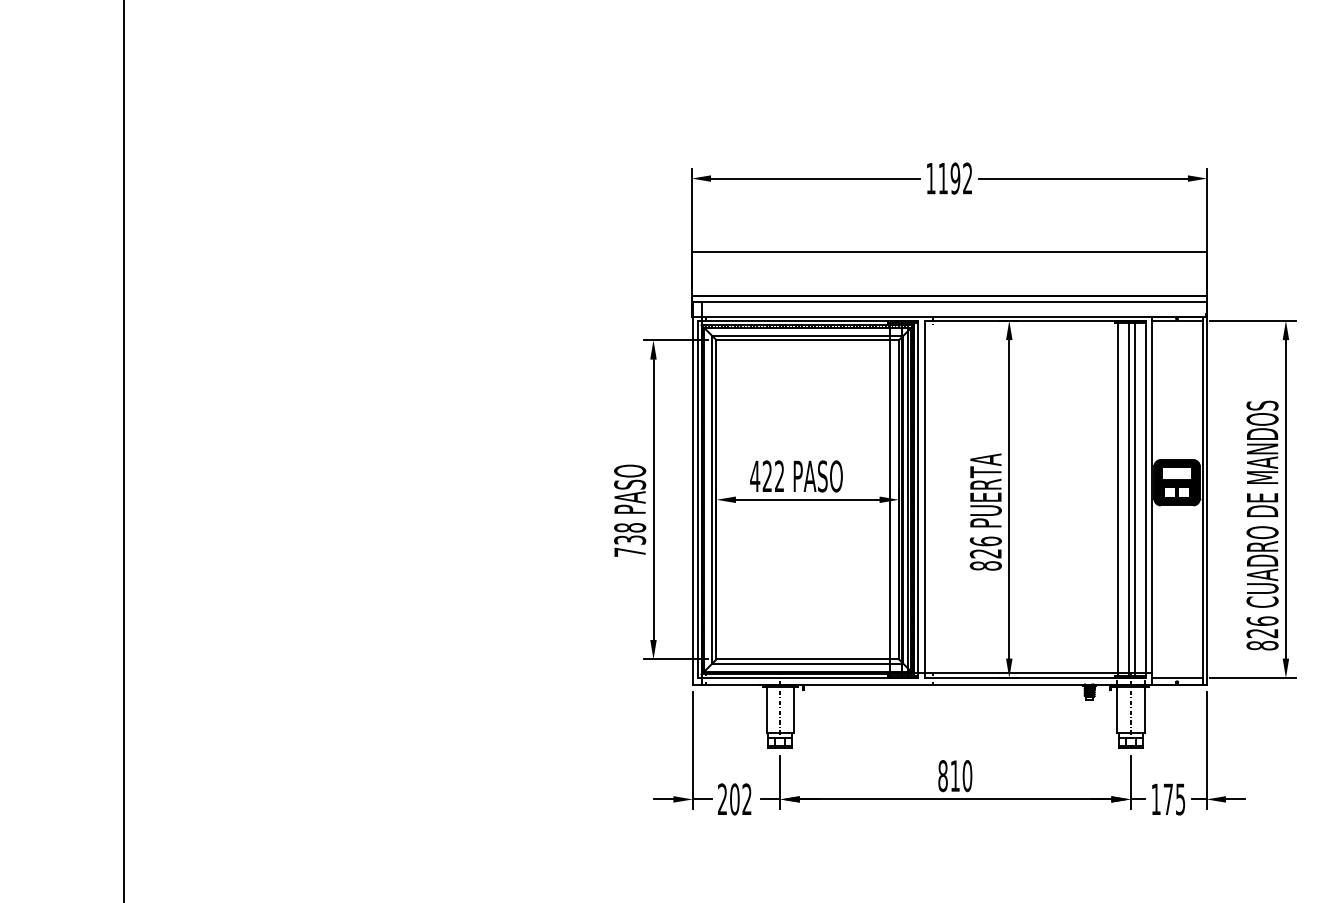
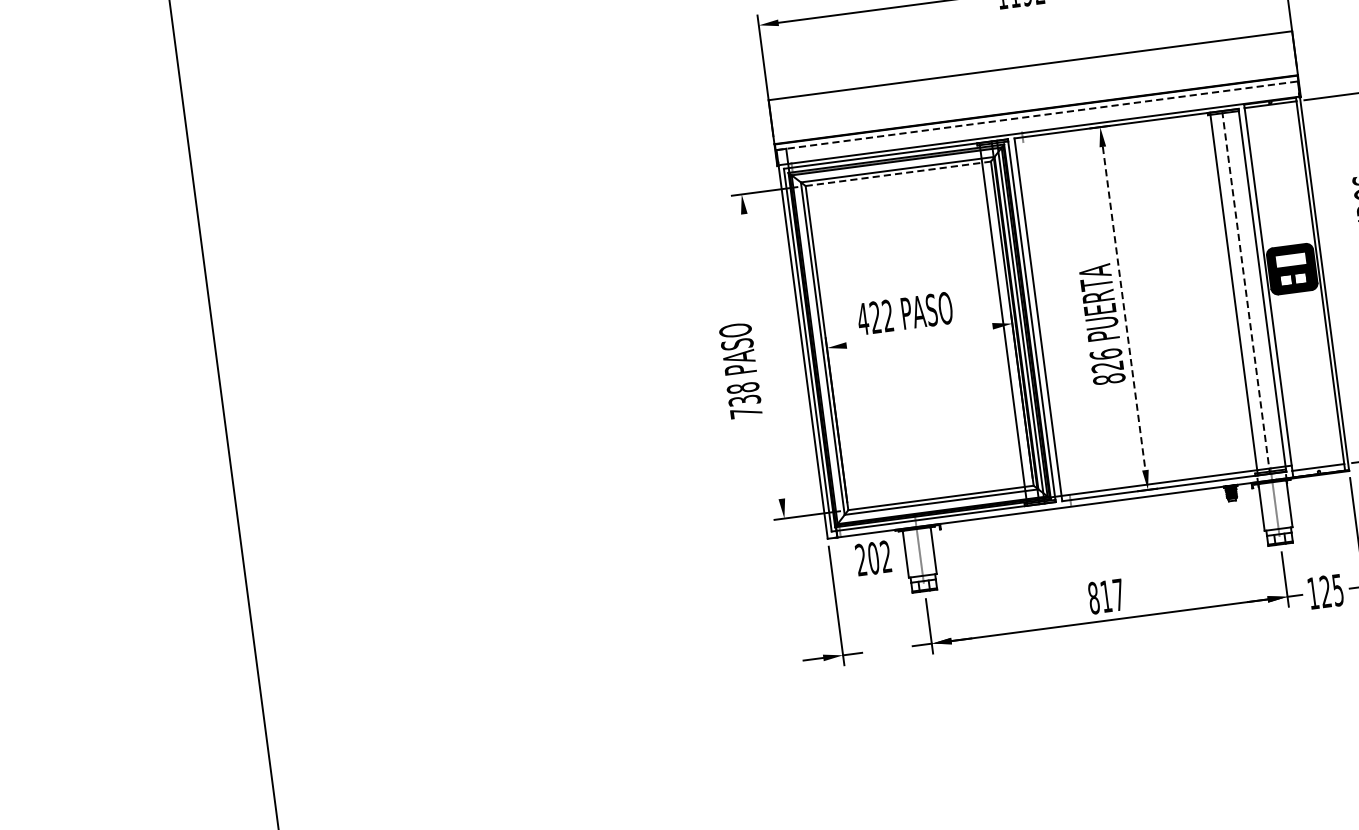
line: (949, 301) -> (1037, 115), solid -> dashed
line: (808, 340) -> (899, 174), solid -> dashed
line: (653, 499) -> (763, 356), removed
line: (807, 499) -> (919, 335), removed
line: (1009, 499) -> (1124, 308), solid -> dashed
line: (1129, 499) -> (1246, 292), solid -> dashed
line: (1134, 499) -> (1251, 291), removed
text: (967, 776) -> (1118, 595), 810 -> 817
text: (1167, 798) -> (1324, 590), 175 -> 125
text: (734, 799) -> (873, 558), moved

